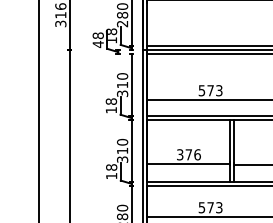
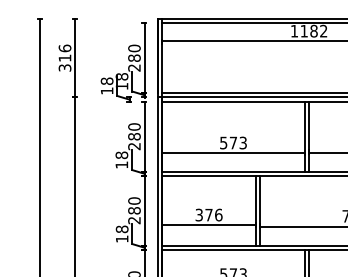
text: (98, 44) -> (107, 91), 48 -> 18
text: (122, 89) -> (134, 141), 310 -> 280
text: (122, 155) -> (134, 215), 310 -> 280

